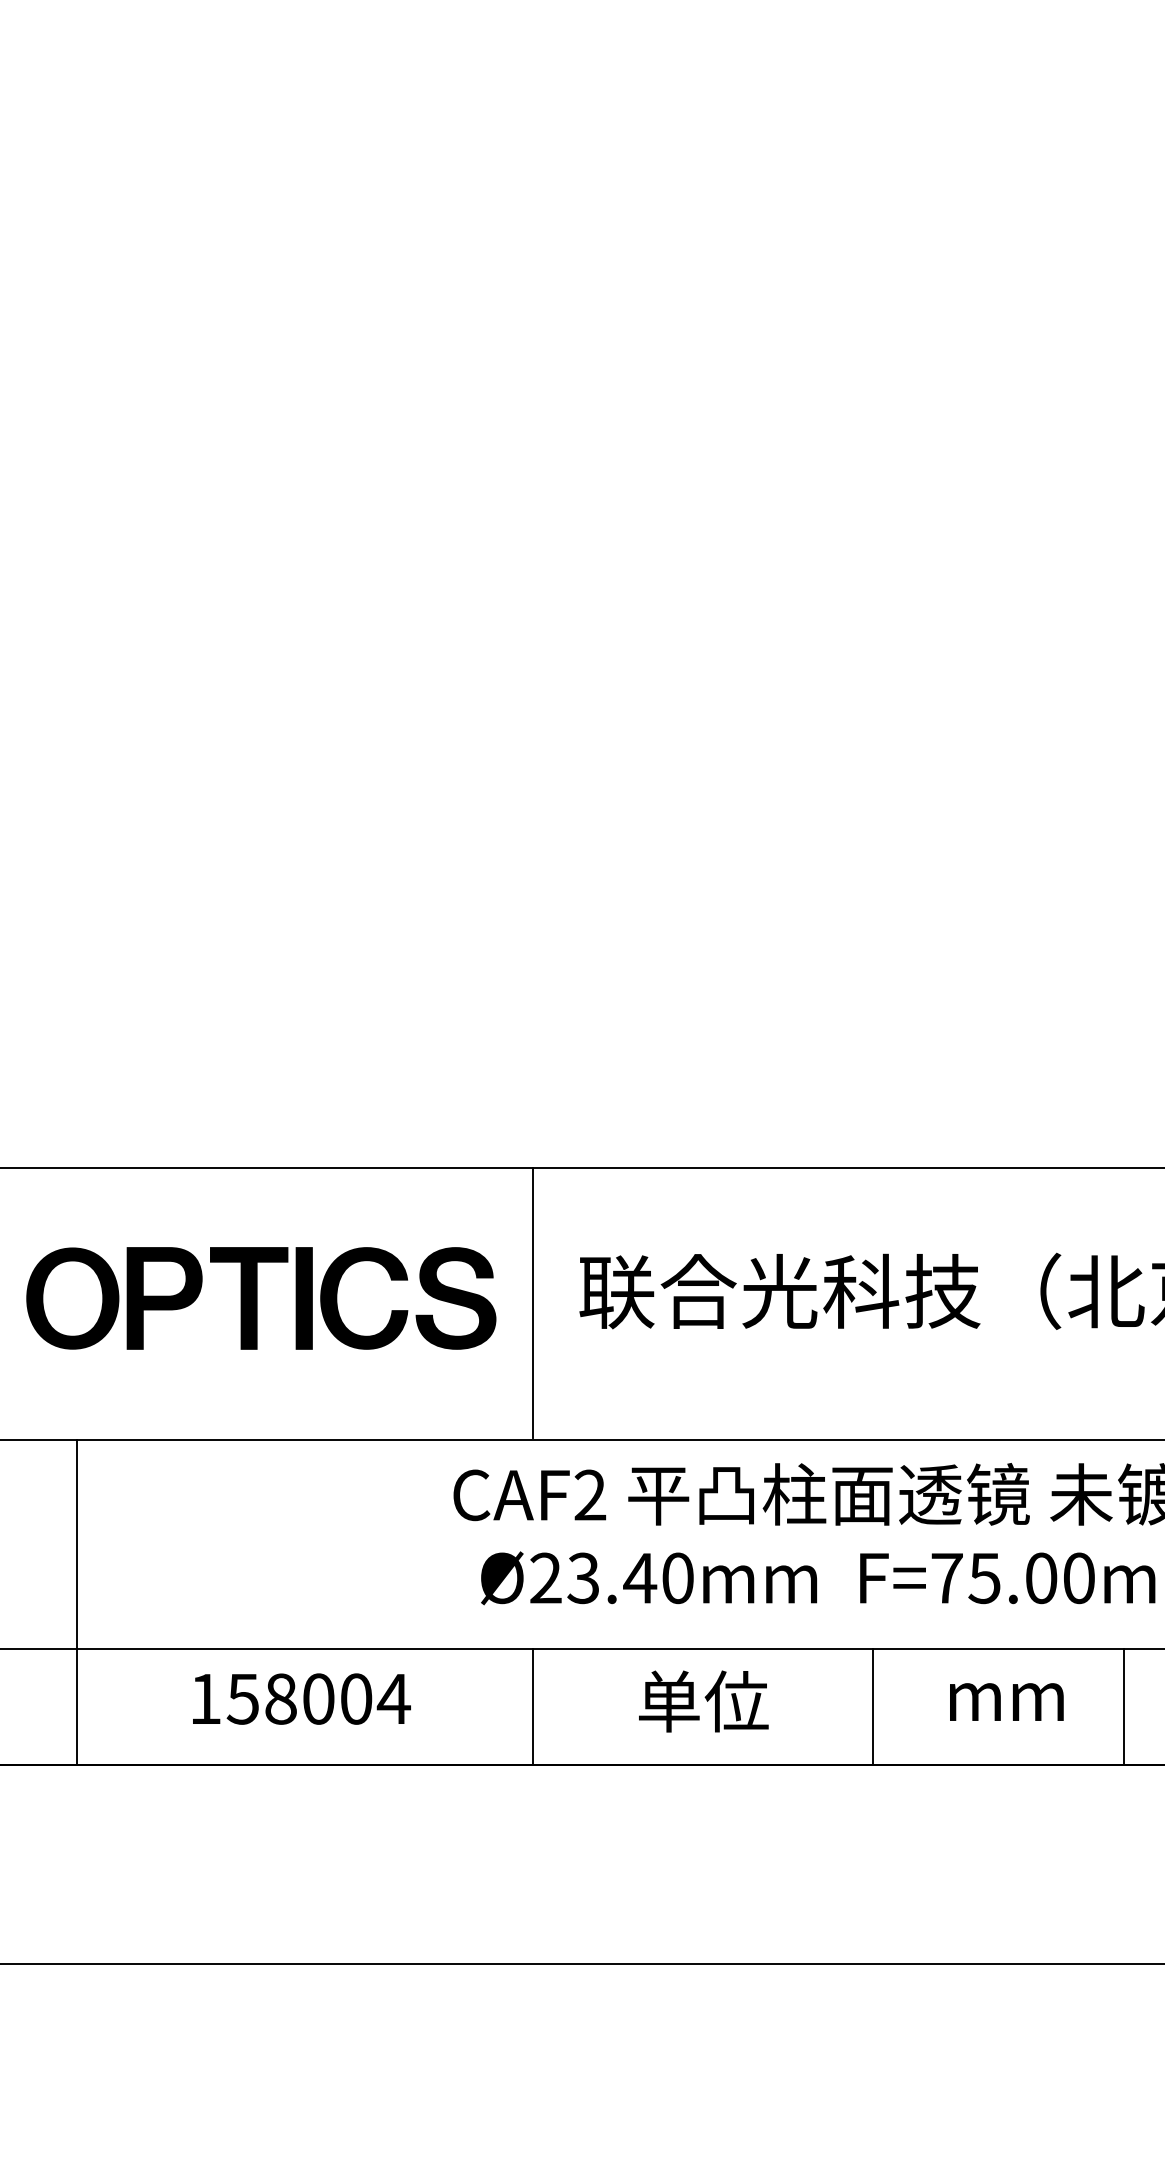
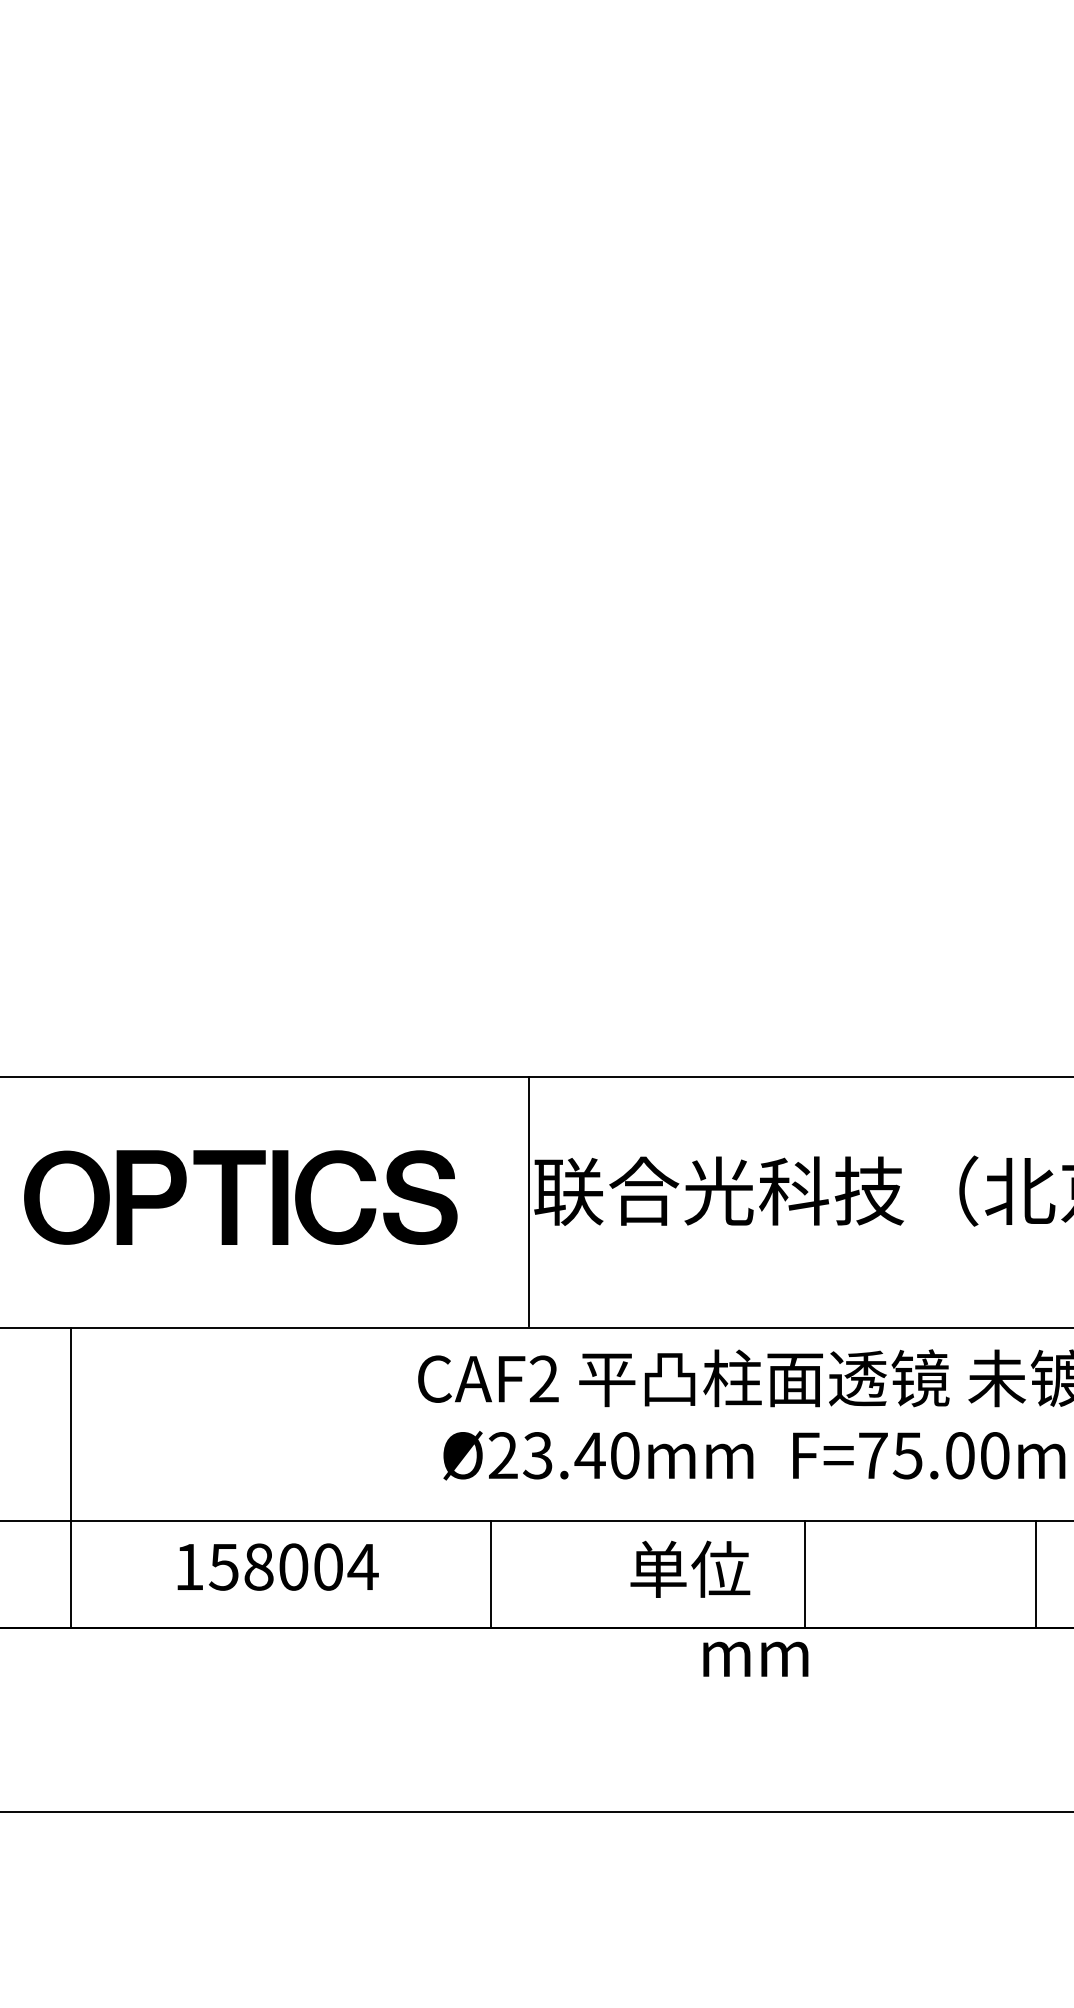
line: (532, 1302) -> (528, 1201), moved
text: (703, 1701) -> (690, 1569), moved
text: (1006, 1701) -> (755, 1658), moved

